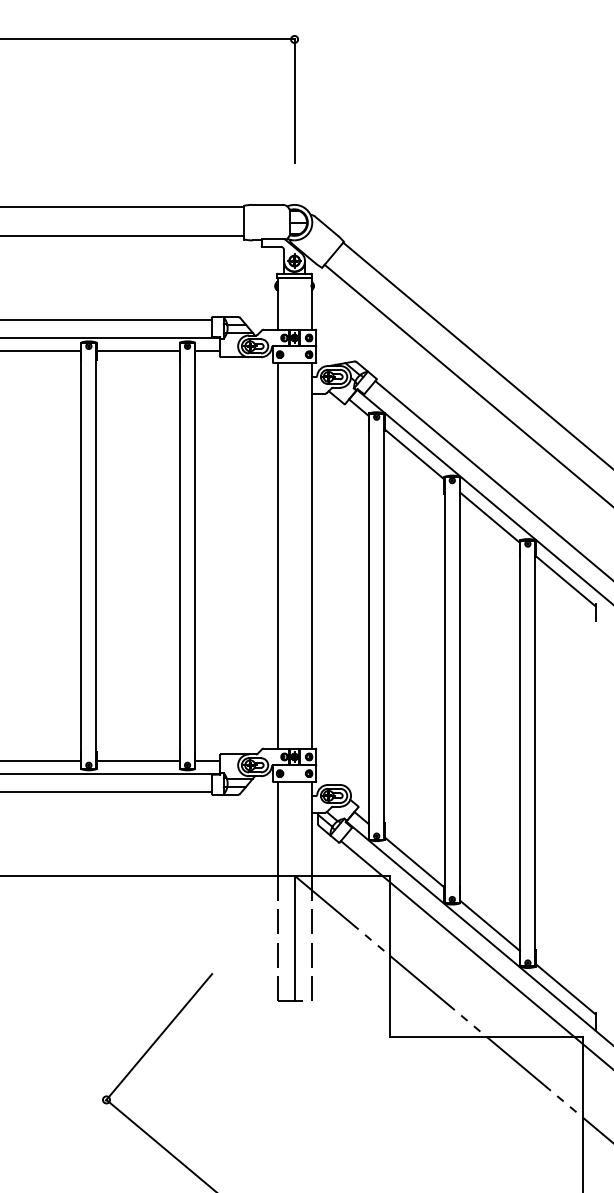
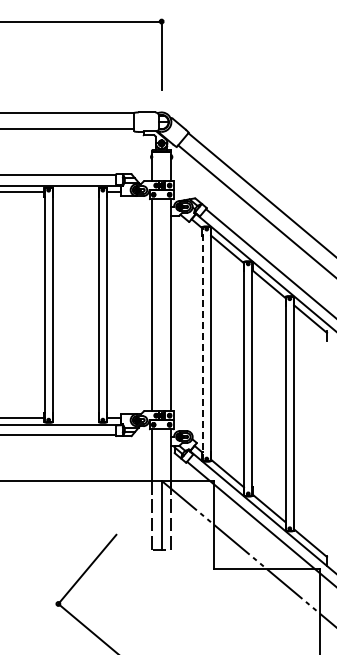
line: (137, 350) -> (75, 192), removed
line: (368, 627) -> (202, 344), solid -> dashed
line: (137, 760) -> (75, 417), removed

